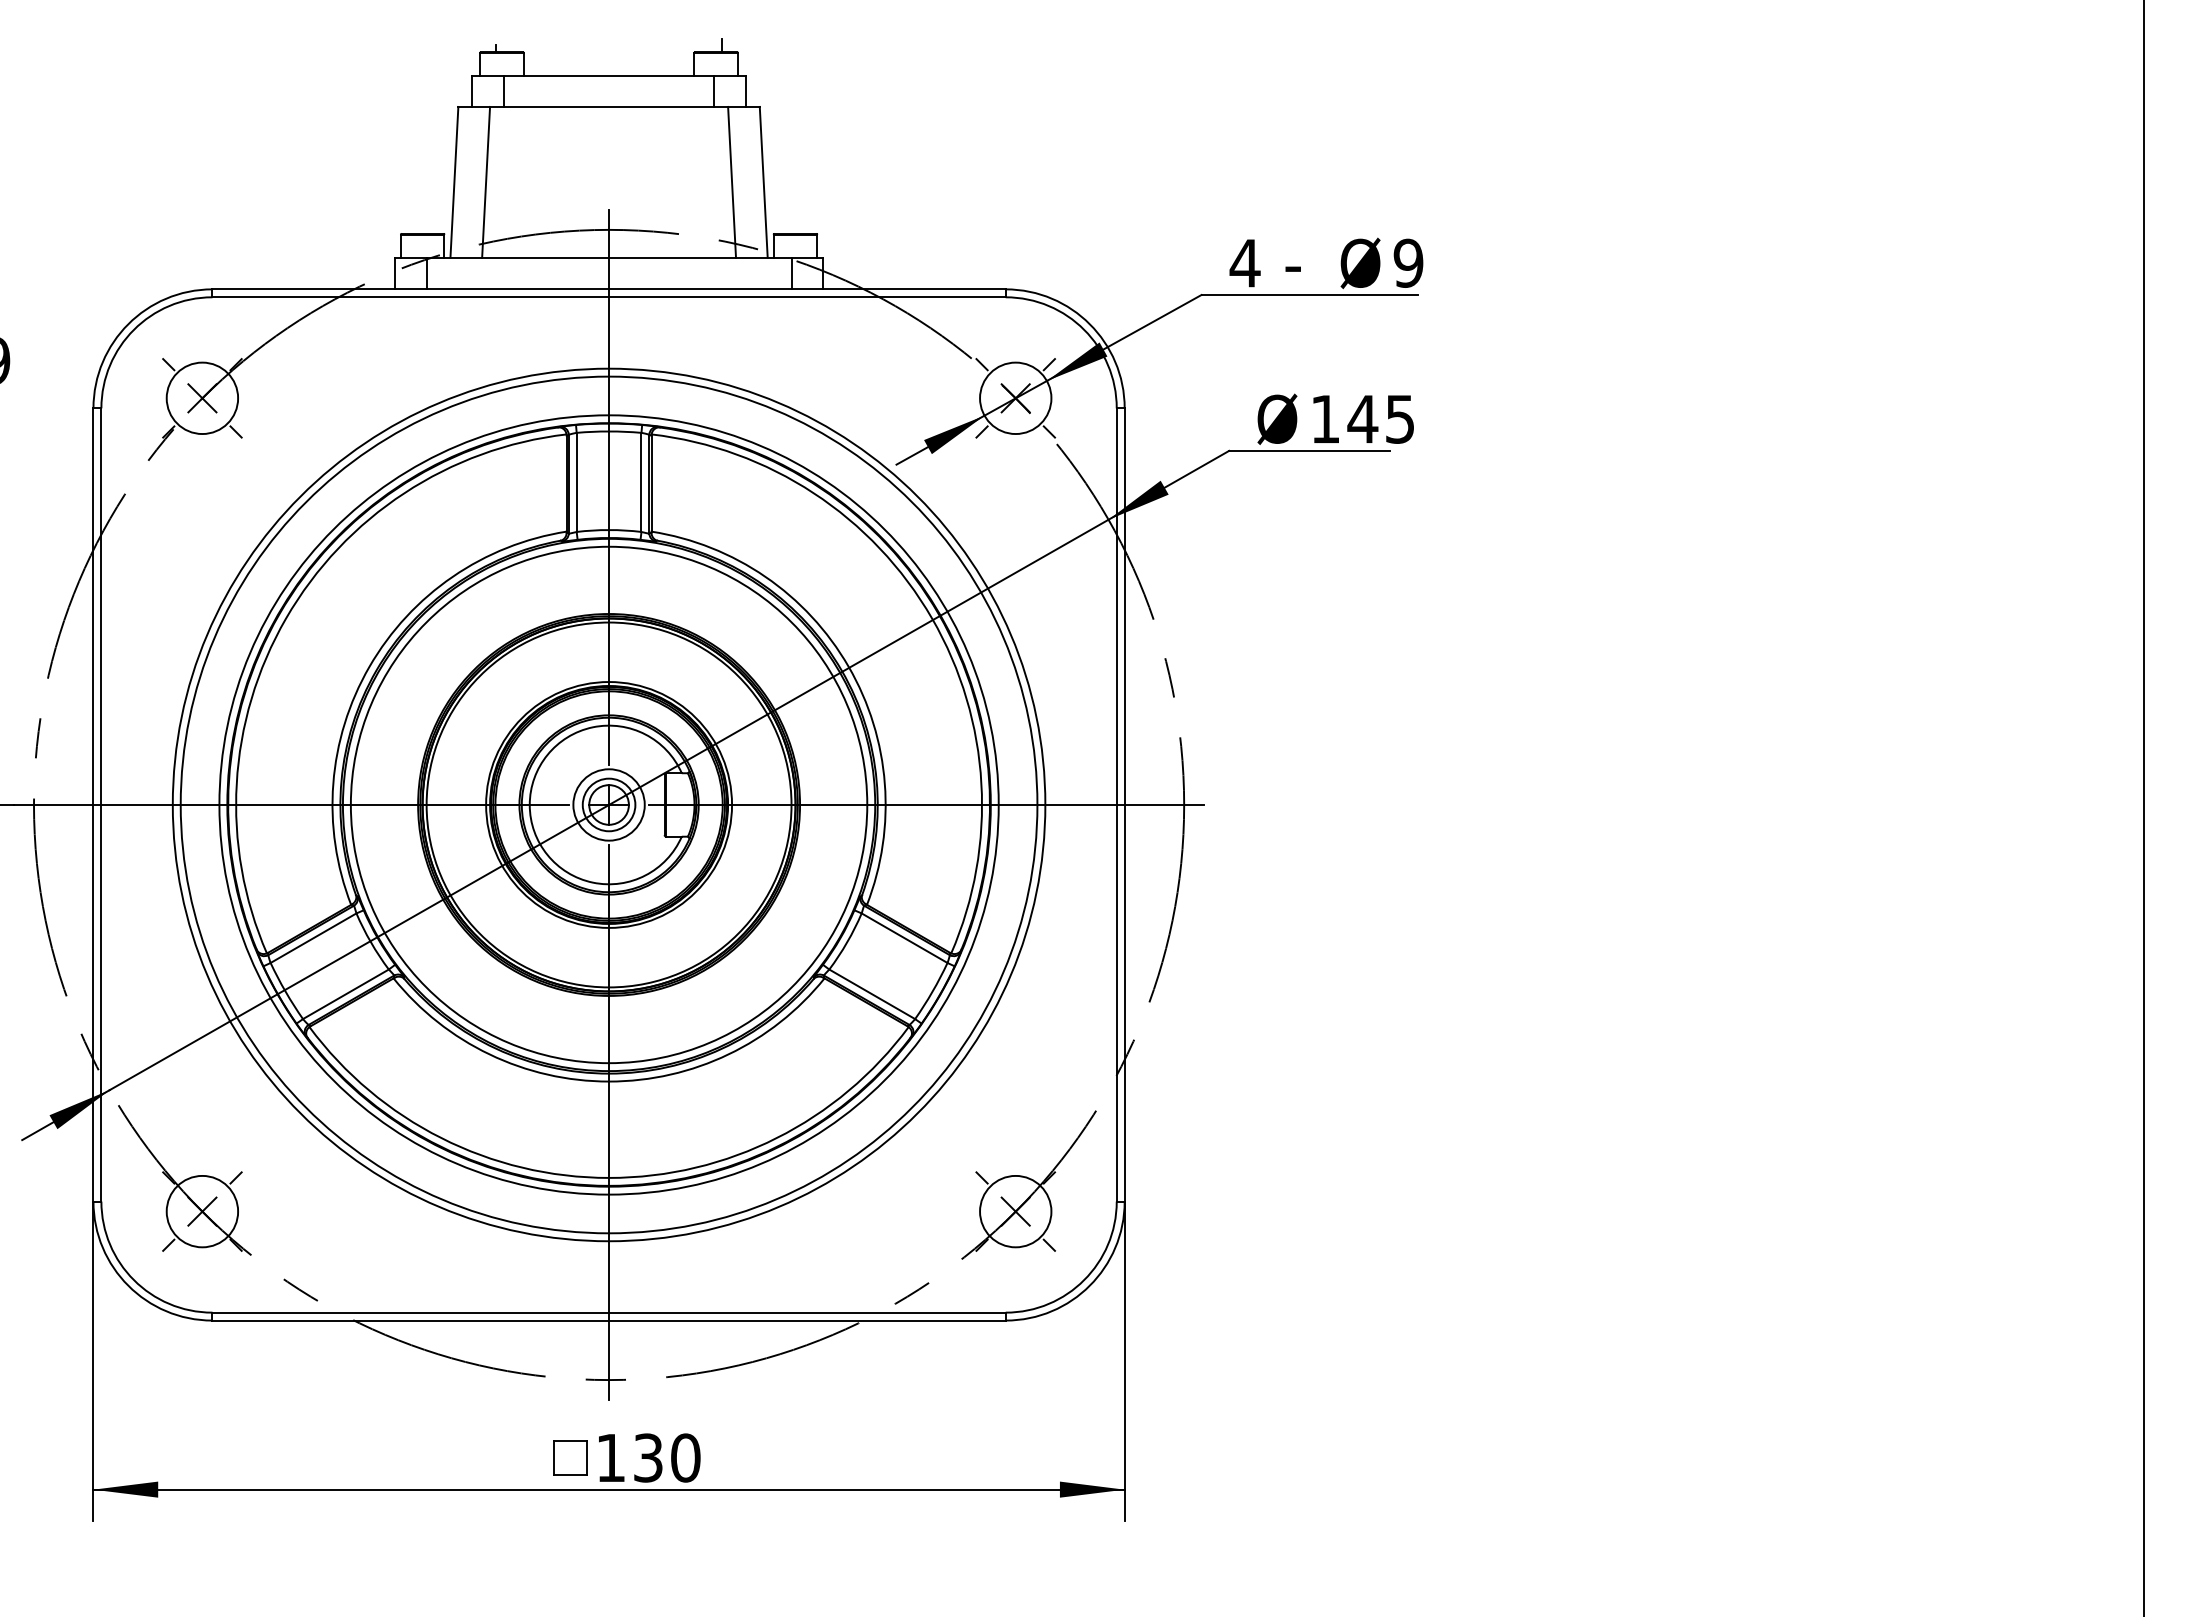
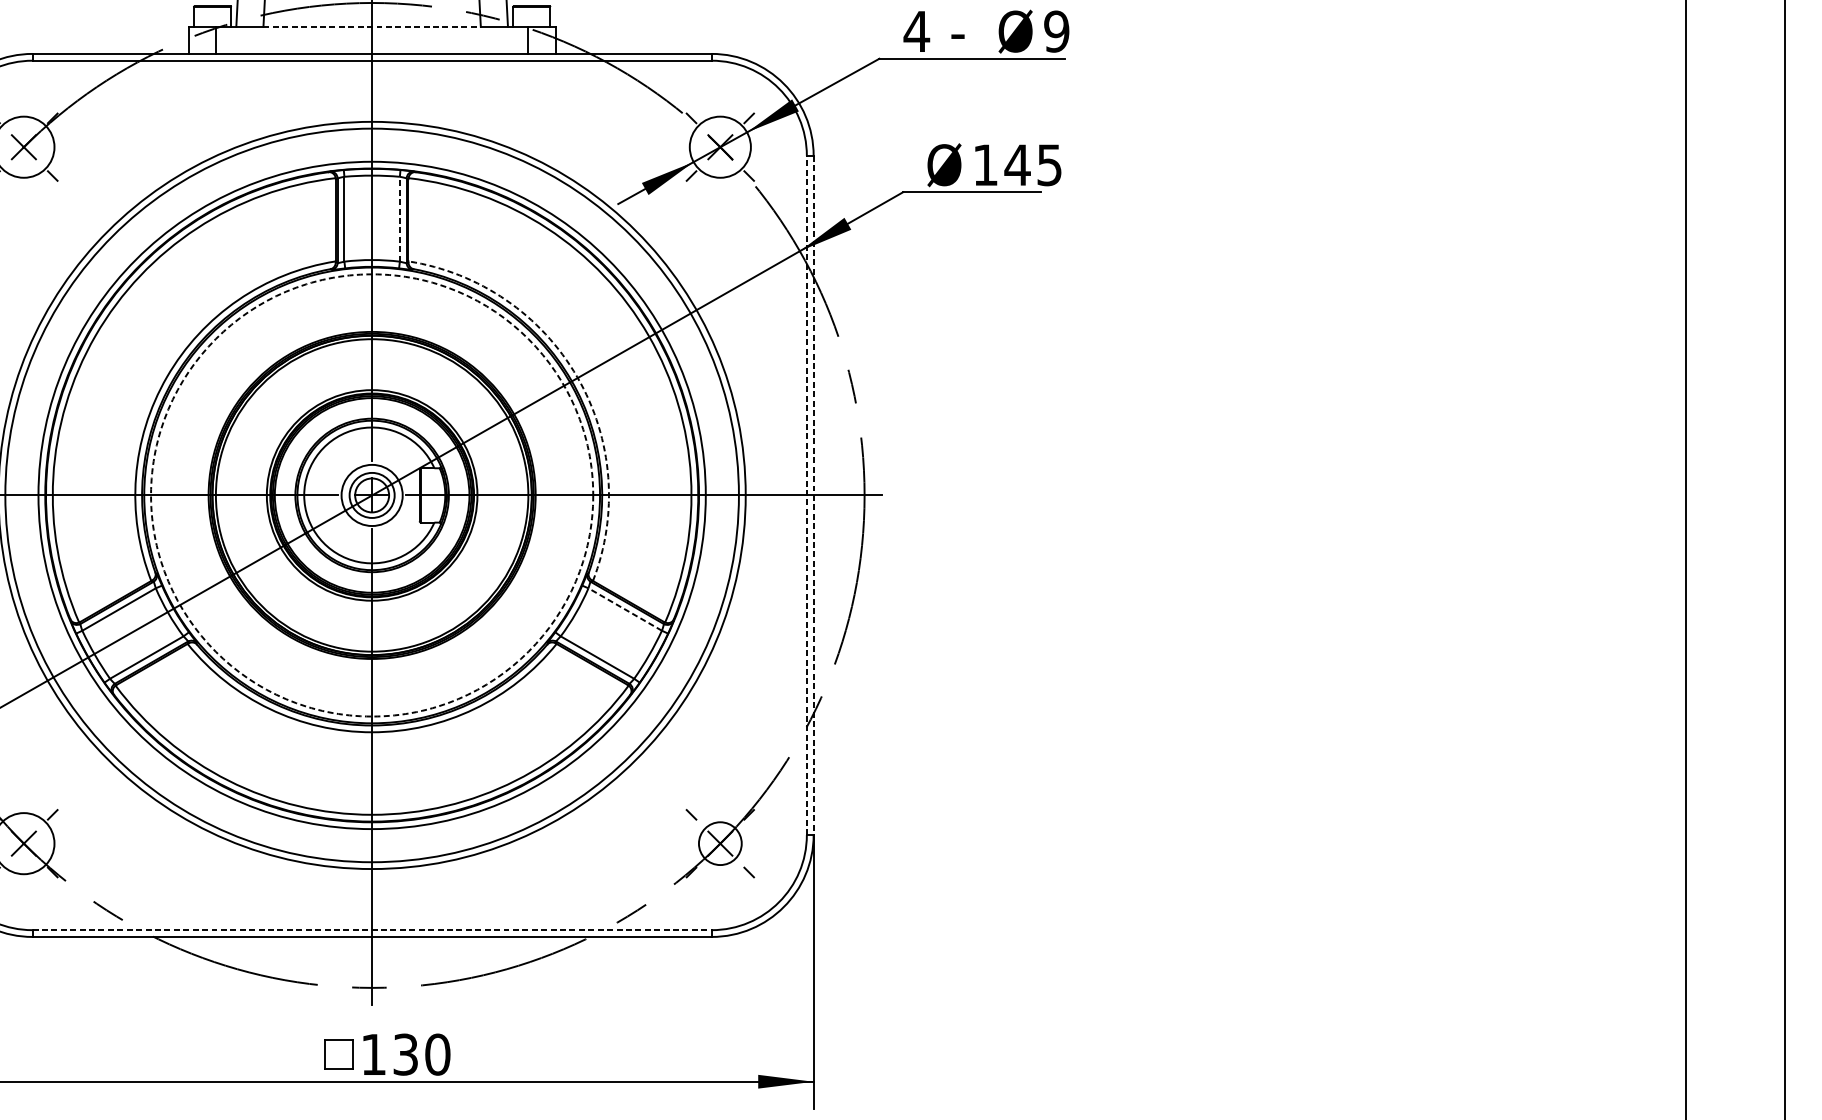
line: (609, 257) -> (372, 26), solid -> dashed
line: (641, 482) -> (399, 219), solid -> dashed
arc: (848, 666) -> (577, 376), solid -> dashed
circle: (608, 804) -> (371, 495), solid -> dashed
line: (1116, 804) -> (806, 495), solid -> dashed
line: (1124, 804) -> (813, 495), solid -> dashed
line: (904, 938) -> (625, 609), solid -> dashed
circle: (1015, 1211) -> (720, 843), size x0.7
line: (609, 1312) -> (372, 930), solid -> dashed

